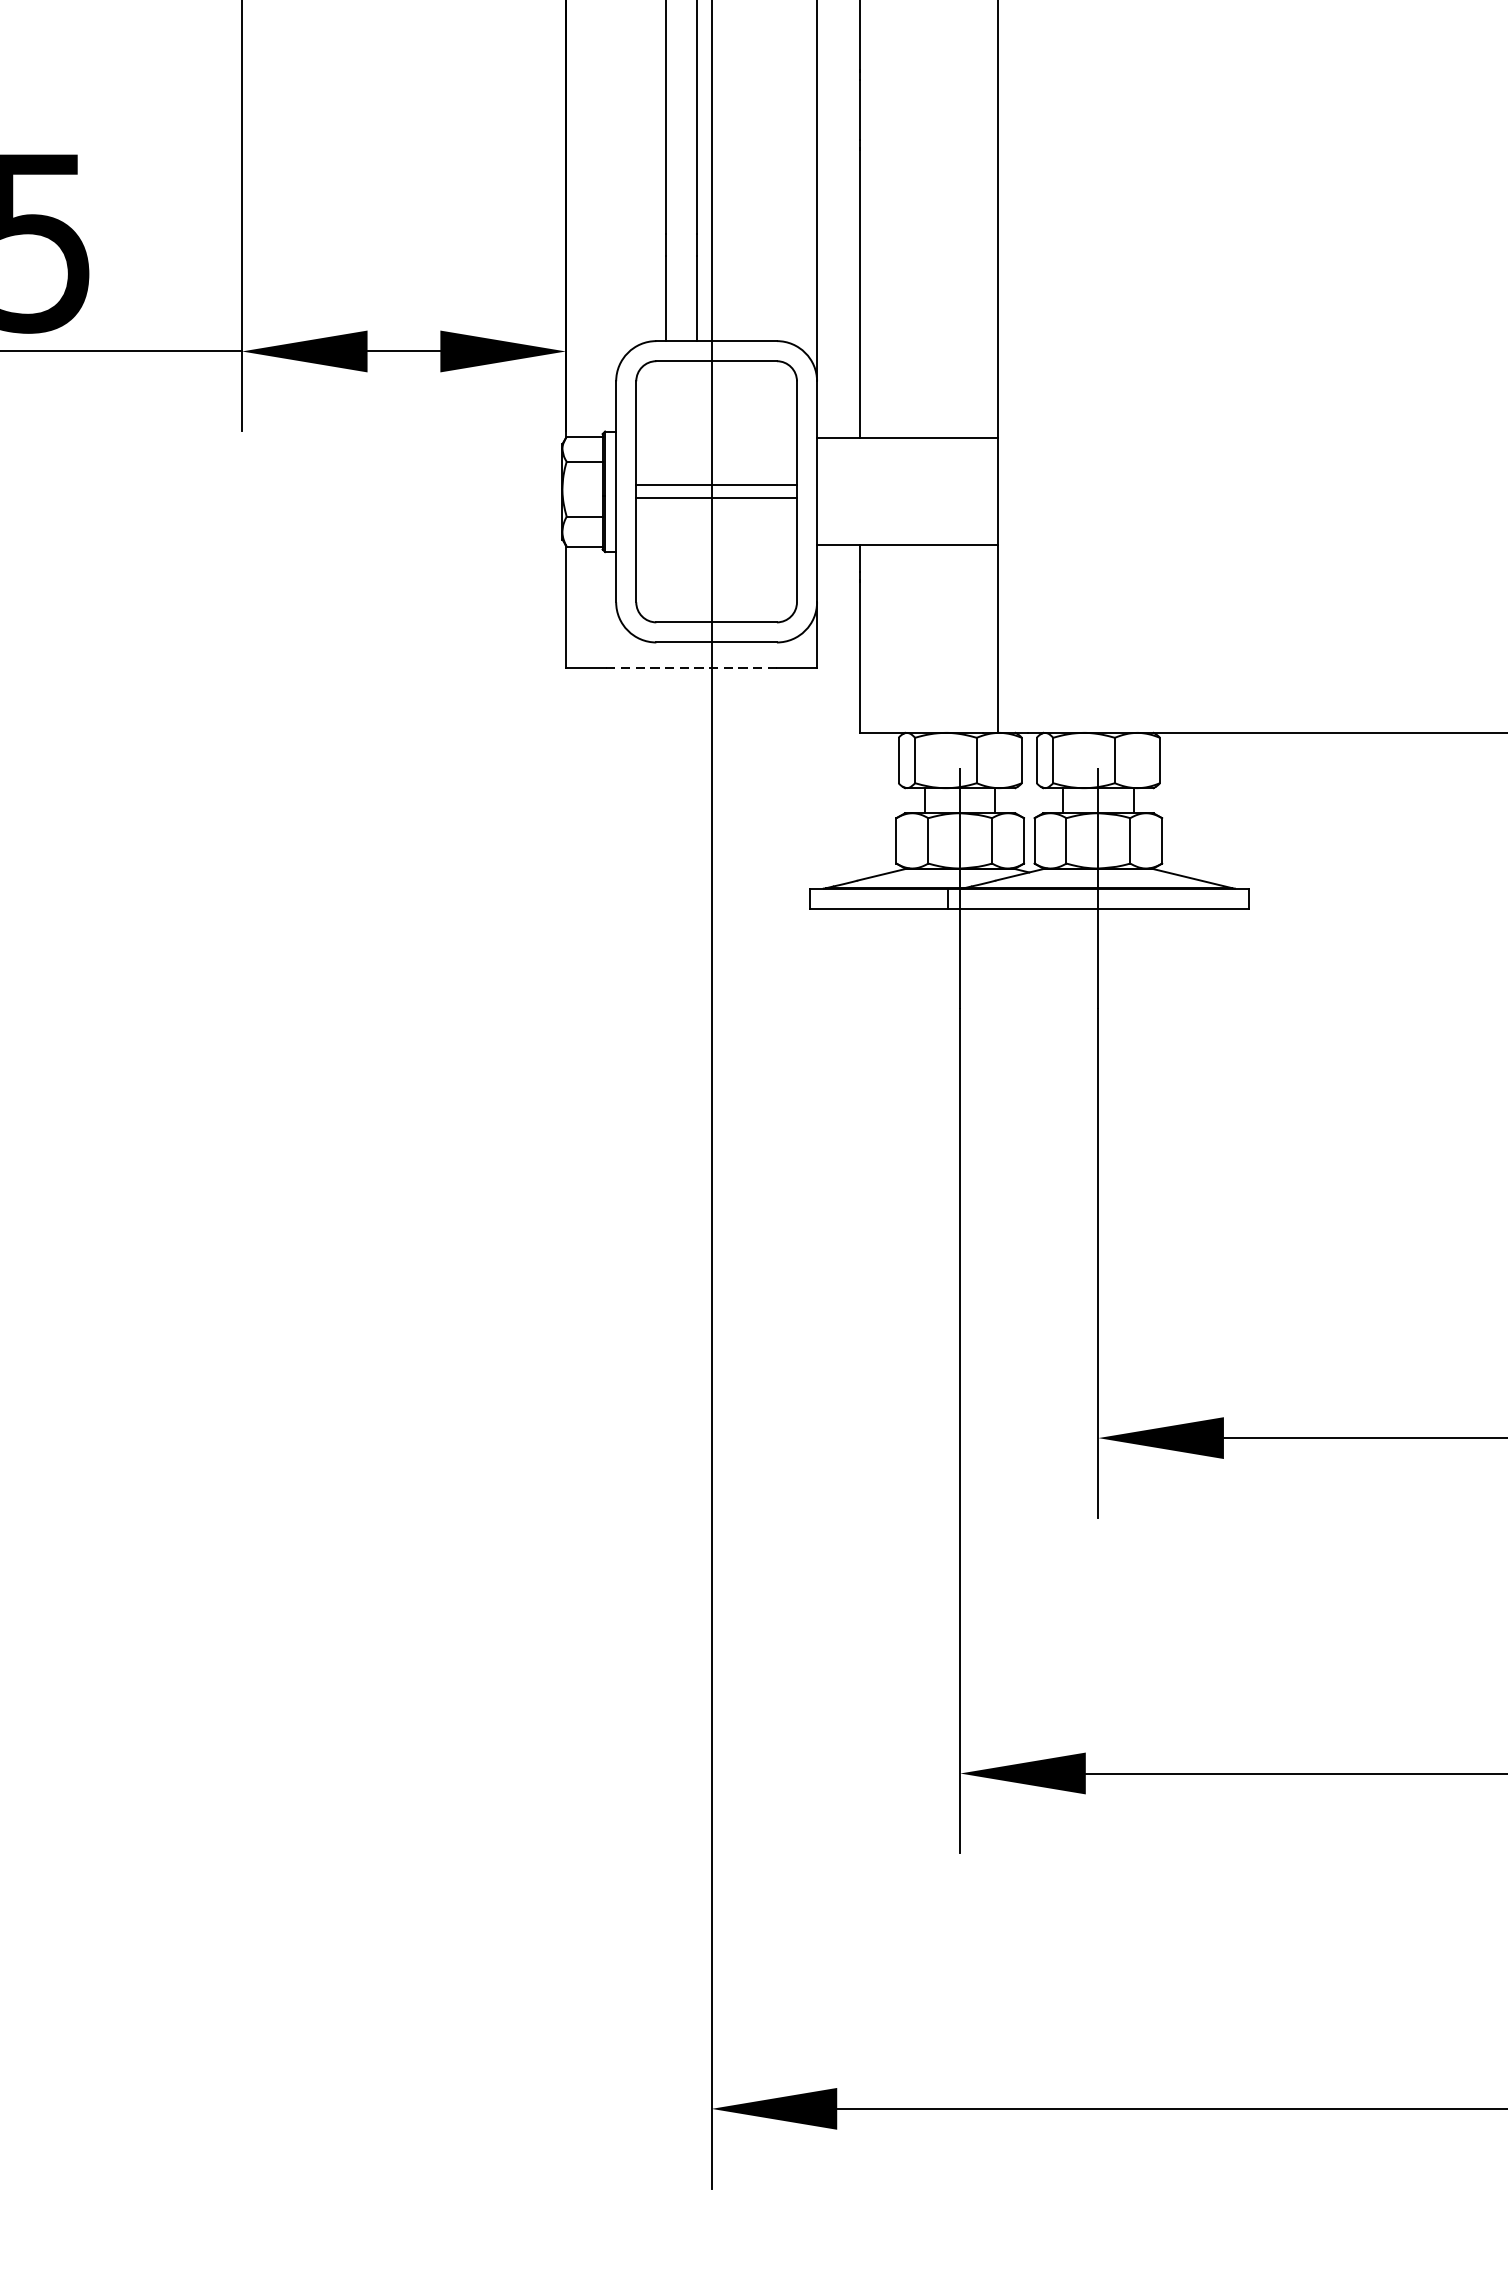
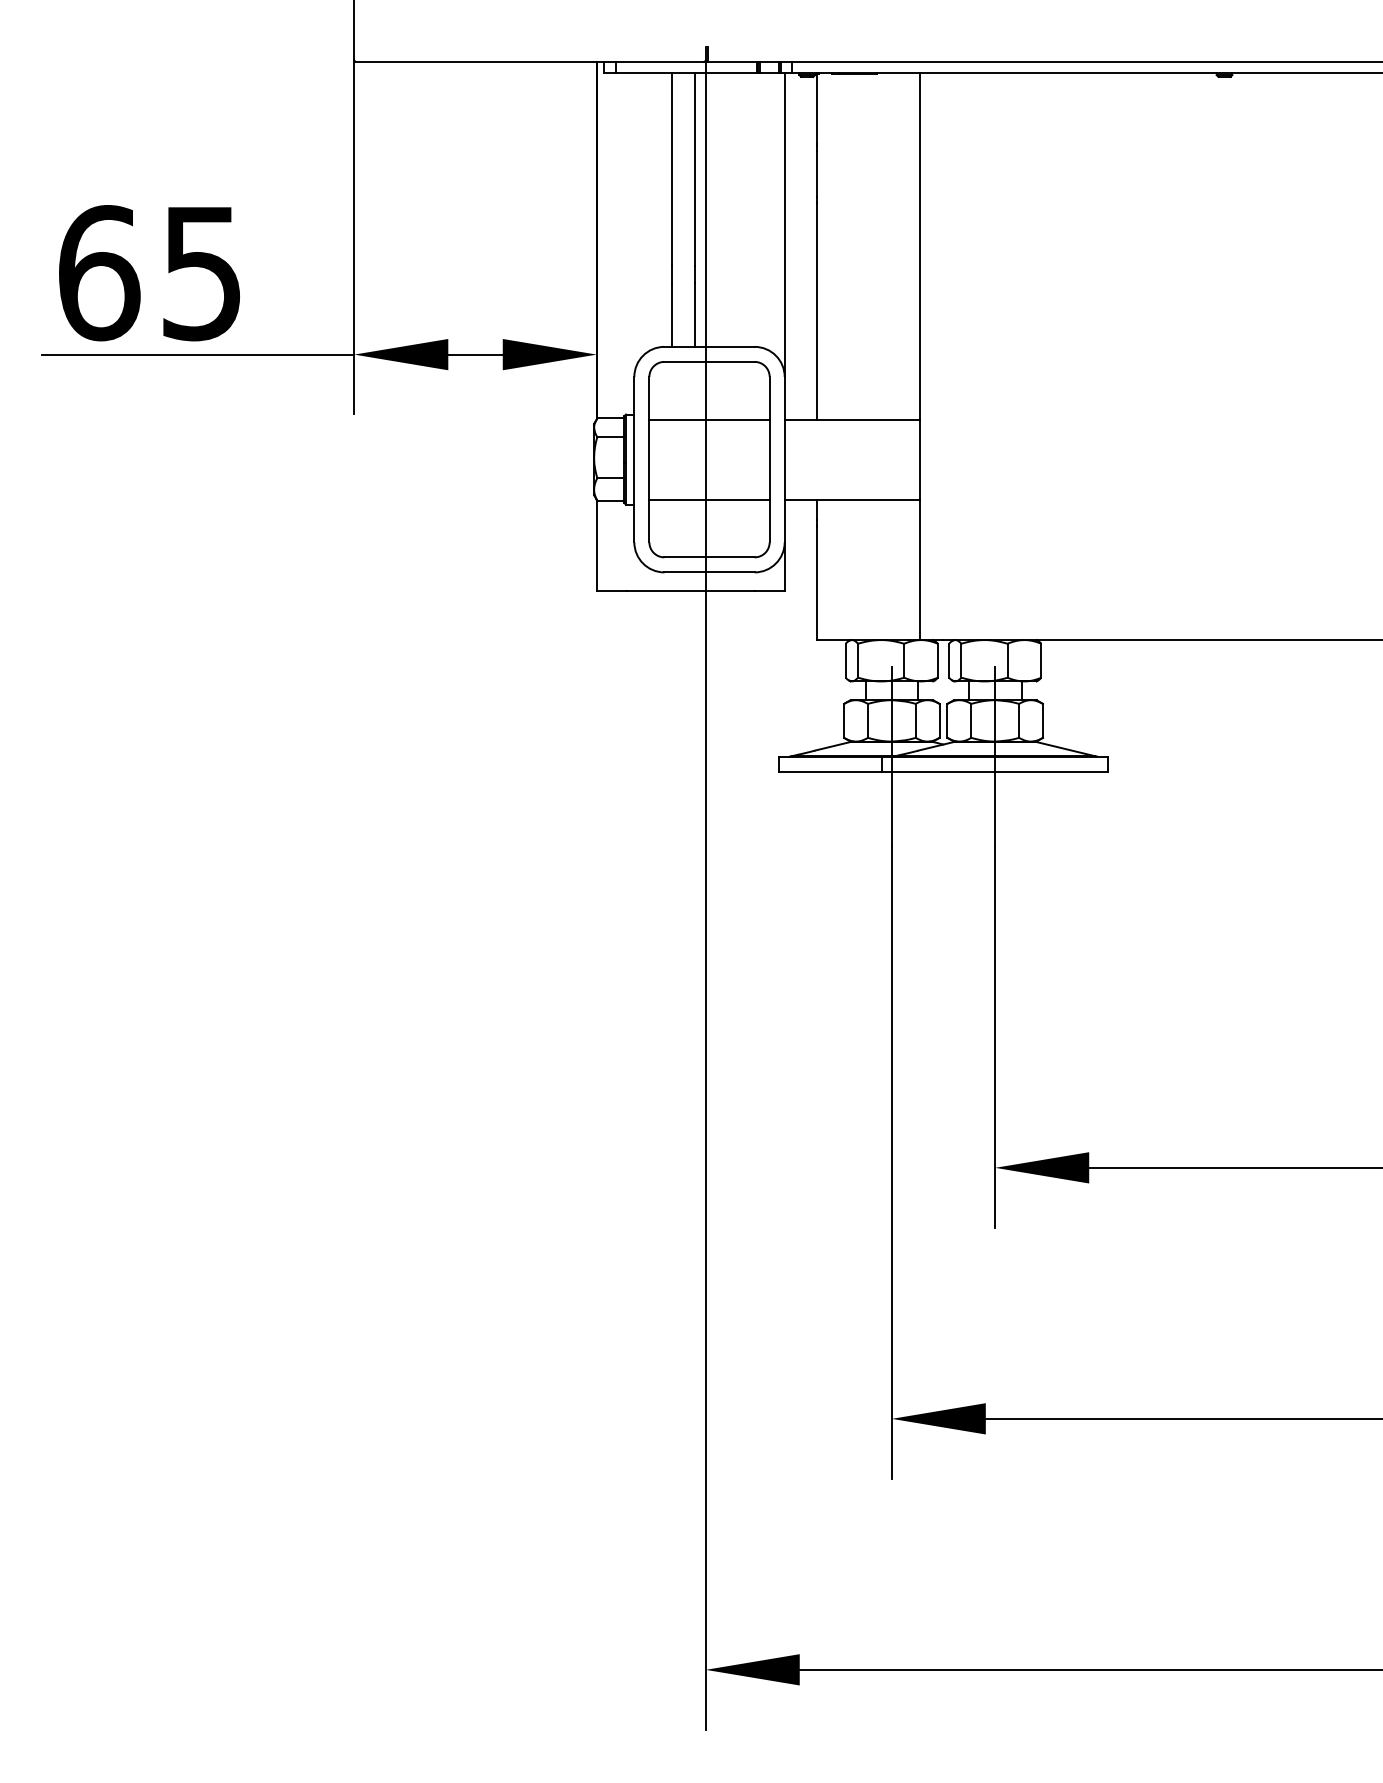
line: (716, 484) -> (709, 499), moved
line: (716, 498) -> (709, 419), moved
line: (691, 667) -> (690, 591), dashed -> solid

